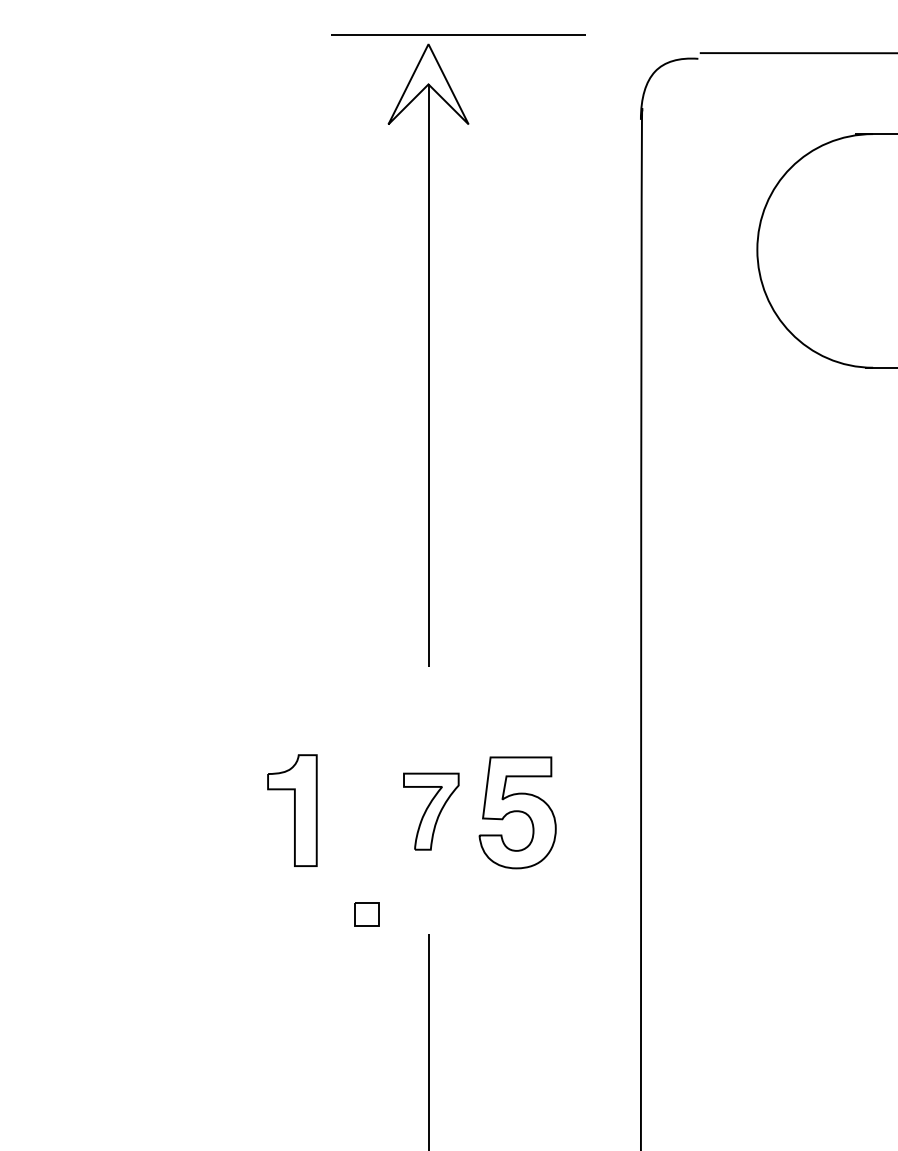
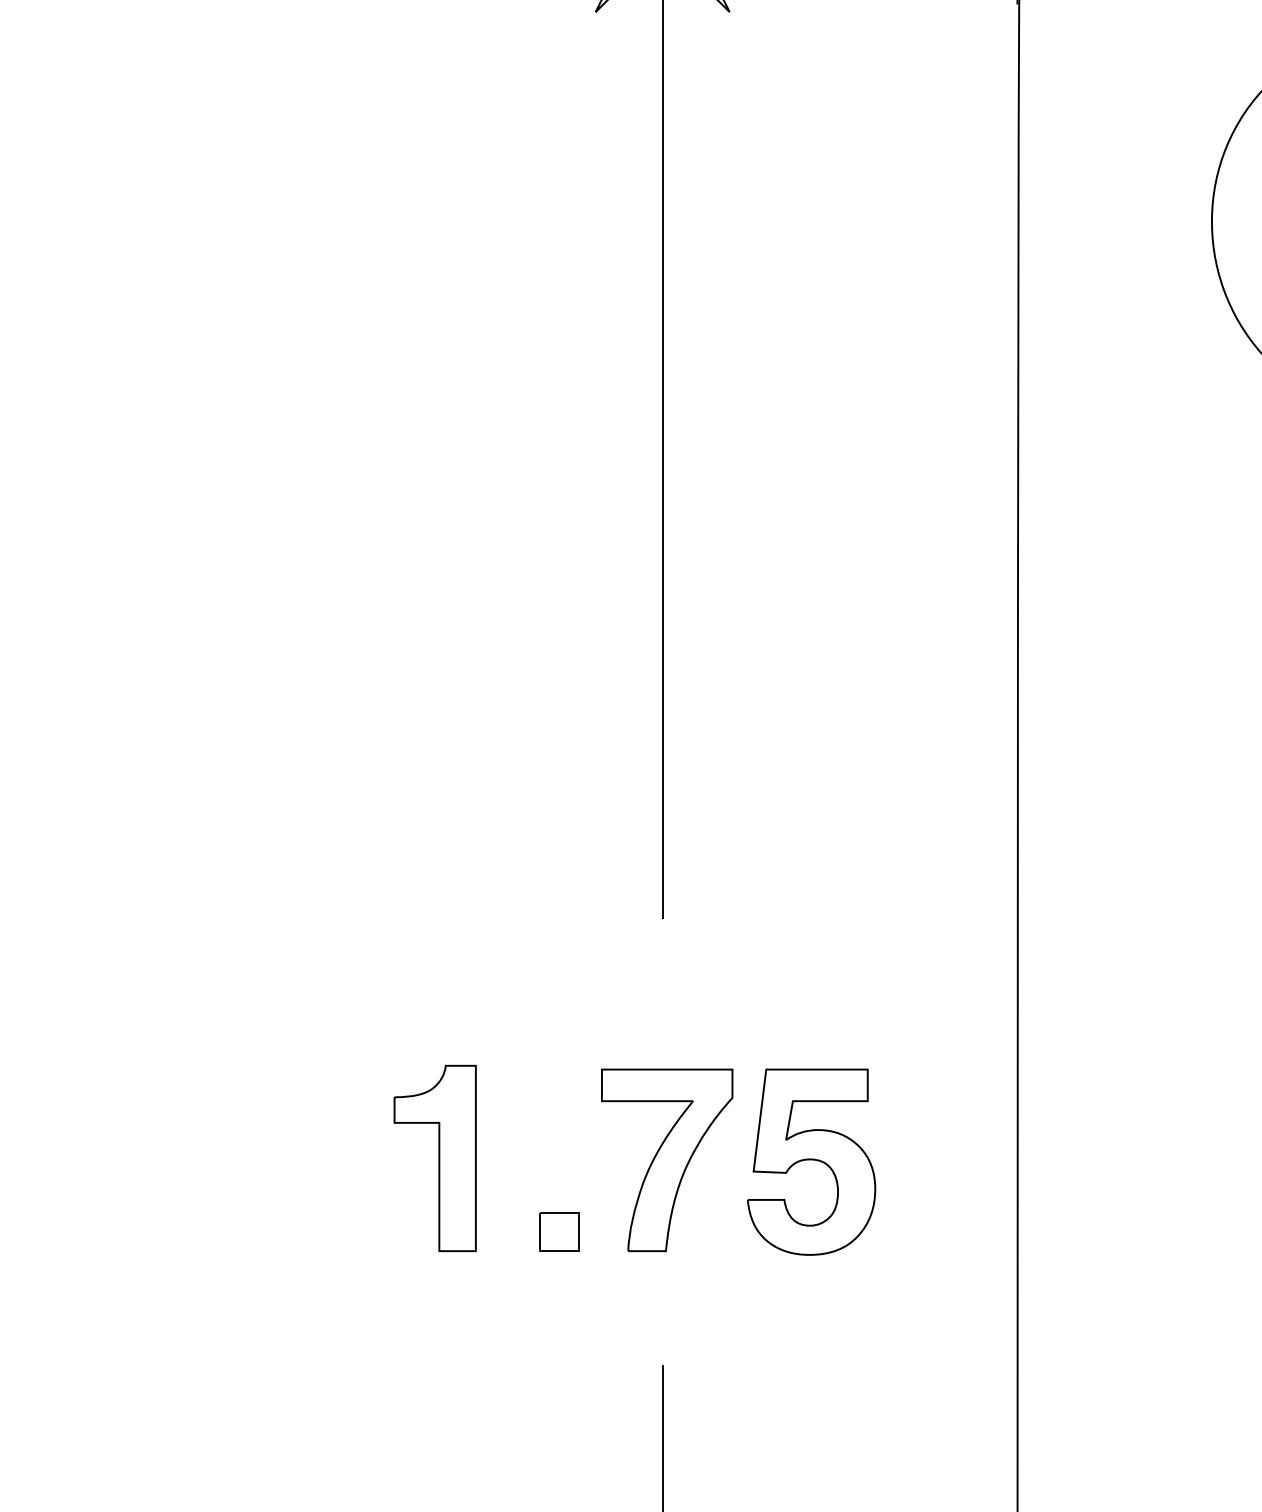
part: (431, 811) -> (667, 1159), size x1.43
part: (366, 914) -> (558, 1231), moved

